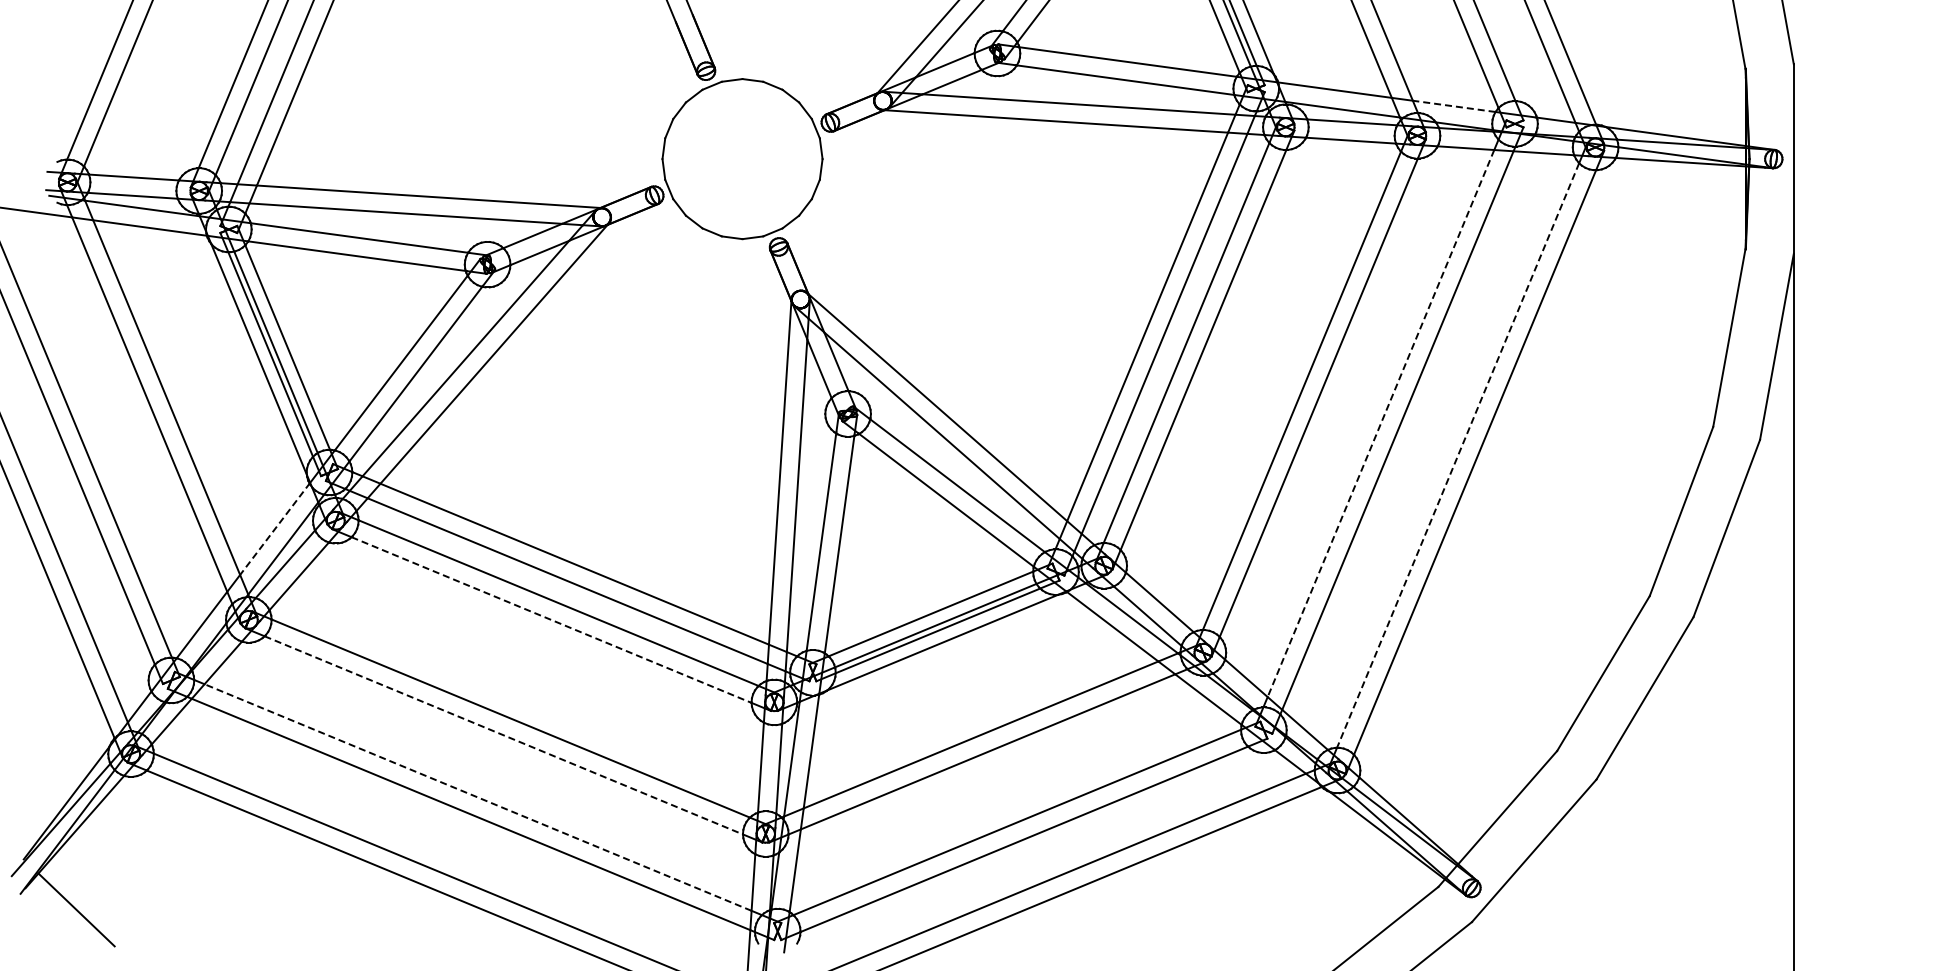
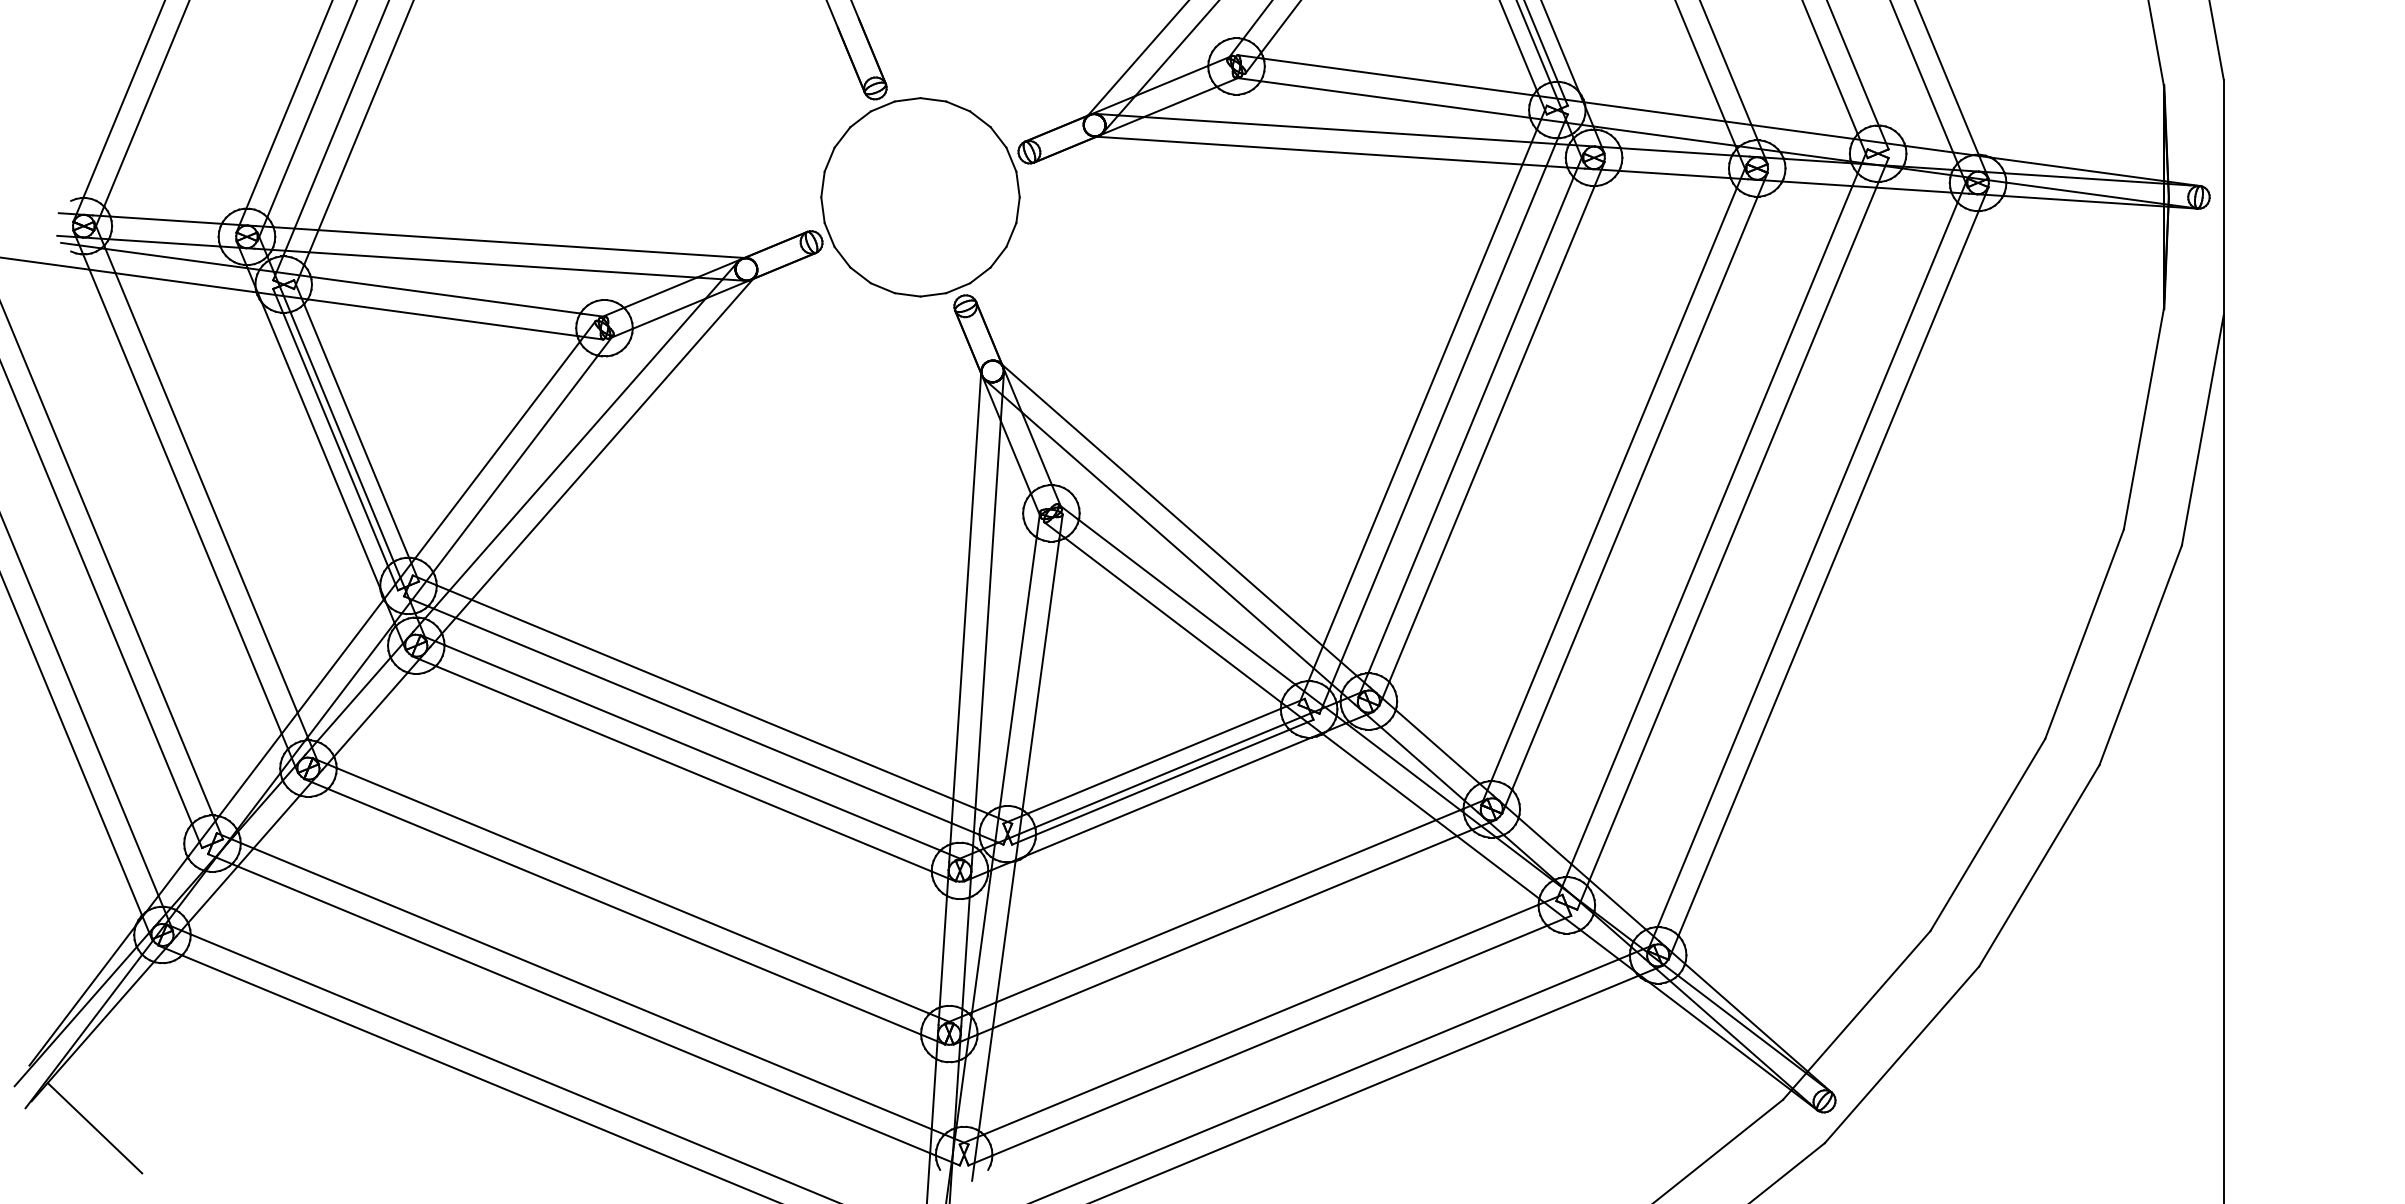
line: (1454, 106) -> (1803, 132), dashed -> solid
line: (1380, 424) -> (1711, 526), dashed -> solid
line: (1457, 455) -> (1806, 564), dashed -> solid
line: (275, 528) -> (341, 655), dashed -> solid
line: (551, 620) -> (683, 769), dashed -> solid
line: (503, 735) -> (624, 911), dashed -> solid
line: (477, 797) -> (591, 988), dashed -> solid

